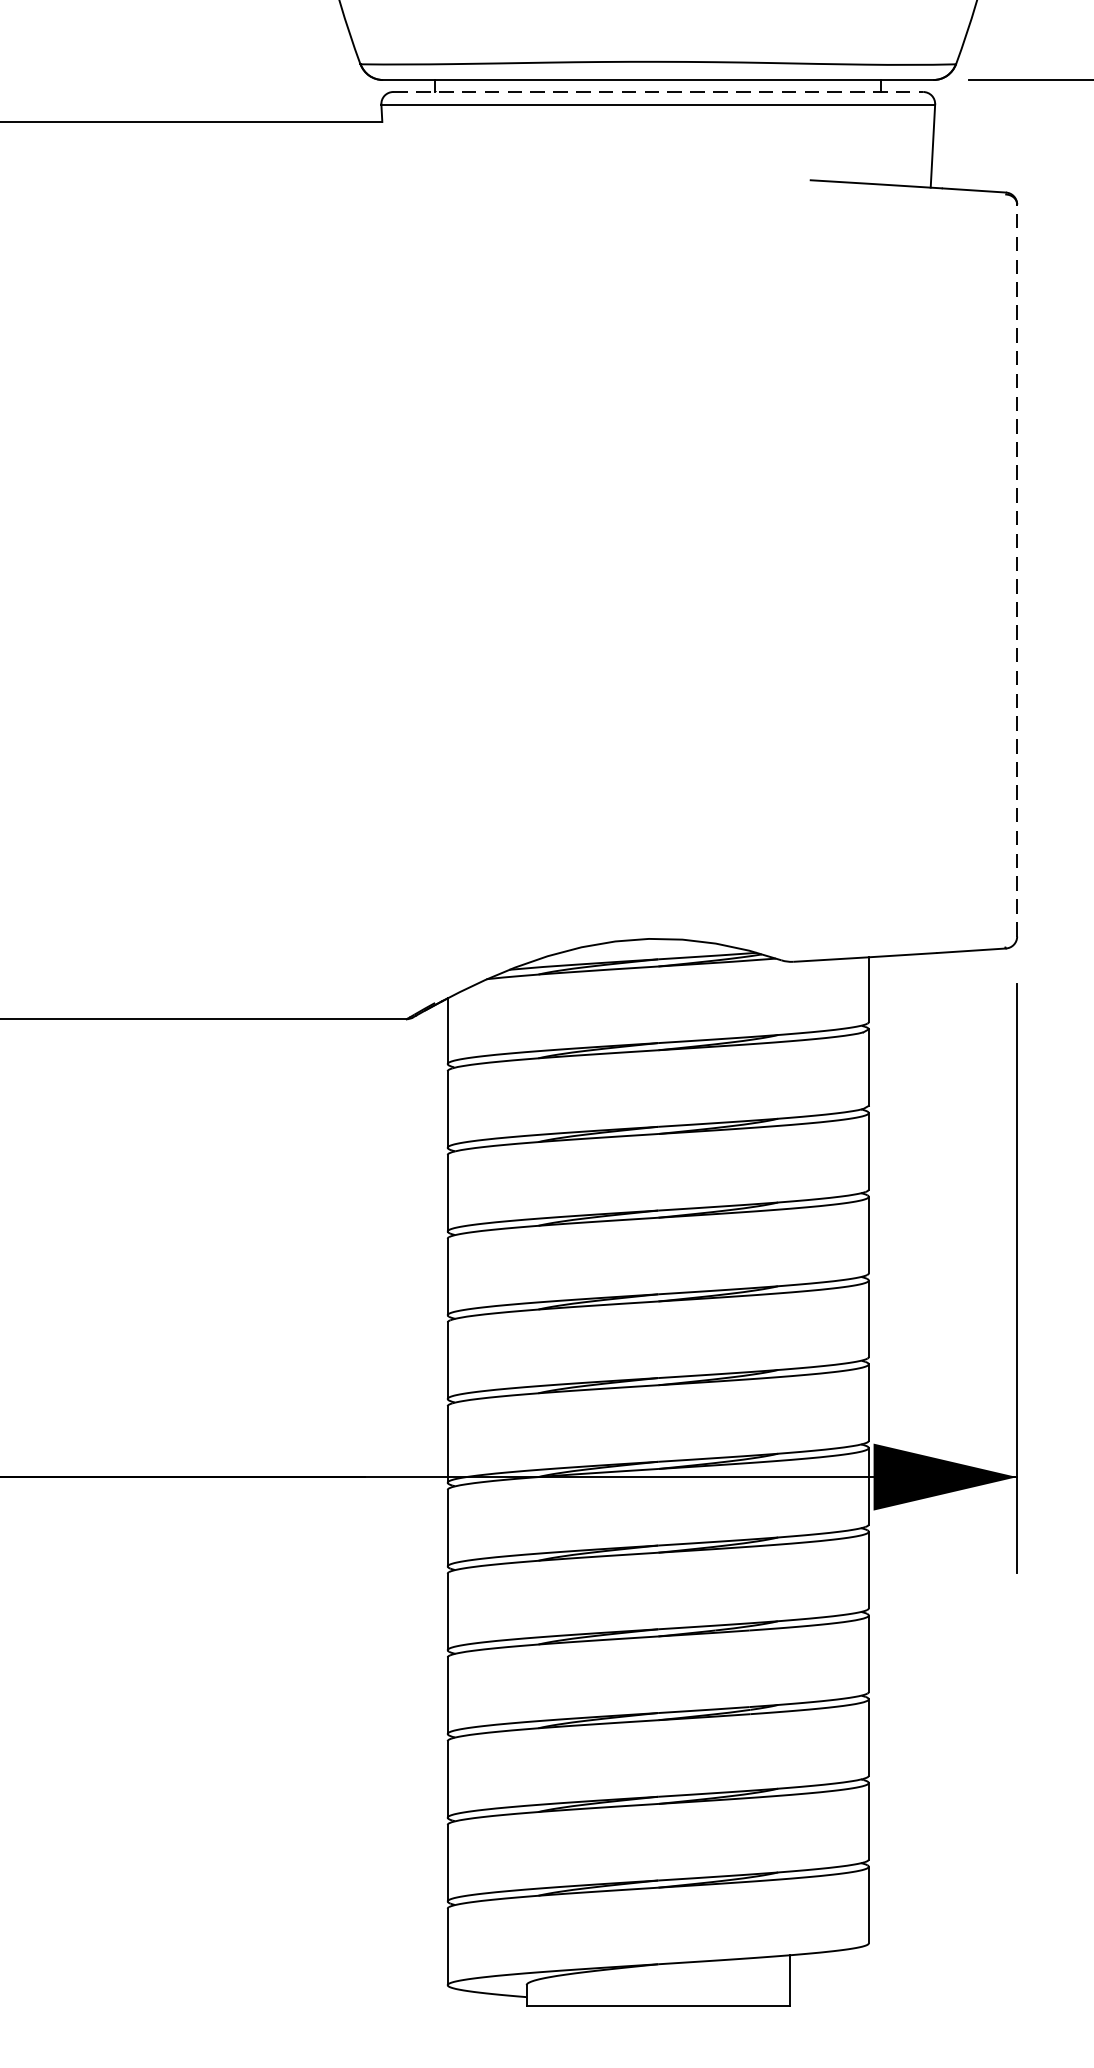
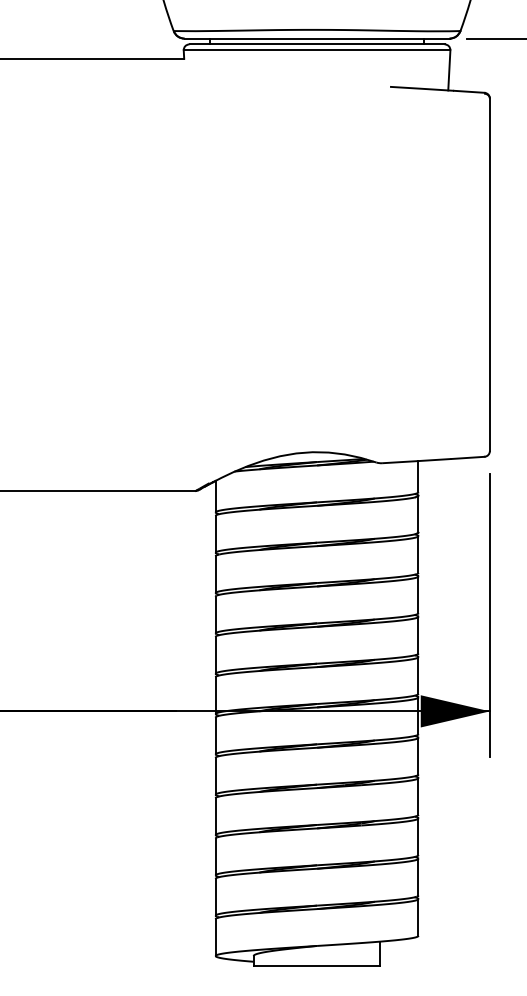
line: (659, 92) -> (317, 44), dashed -> solid
line: (1016, 569) -> (489, 274), dashed -> solid

